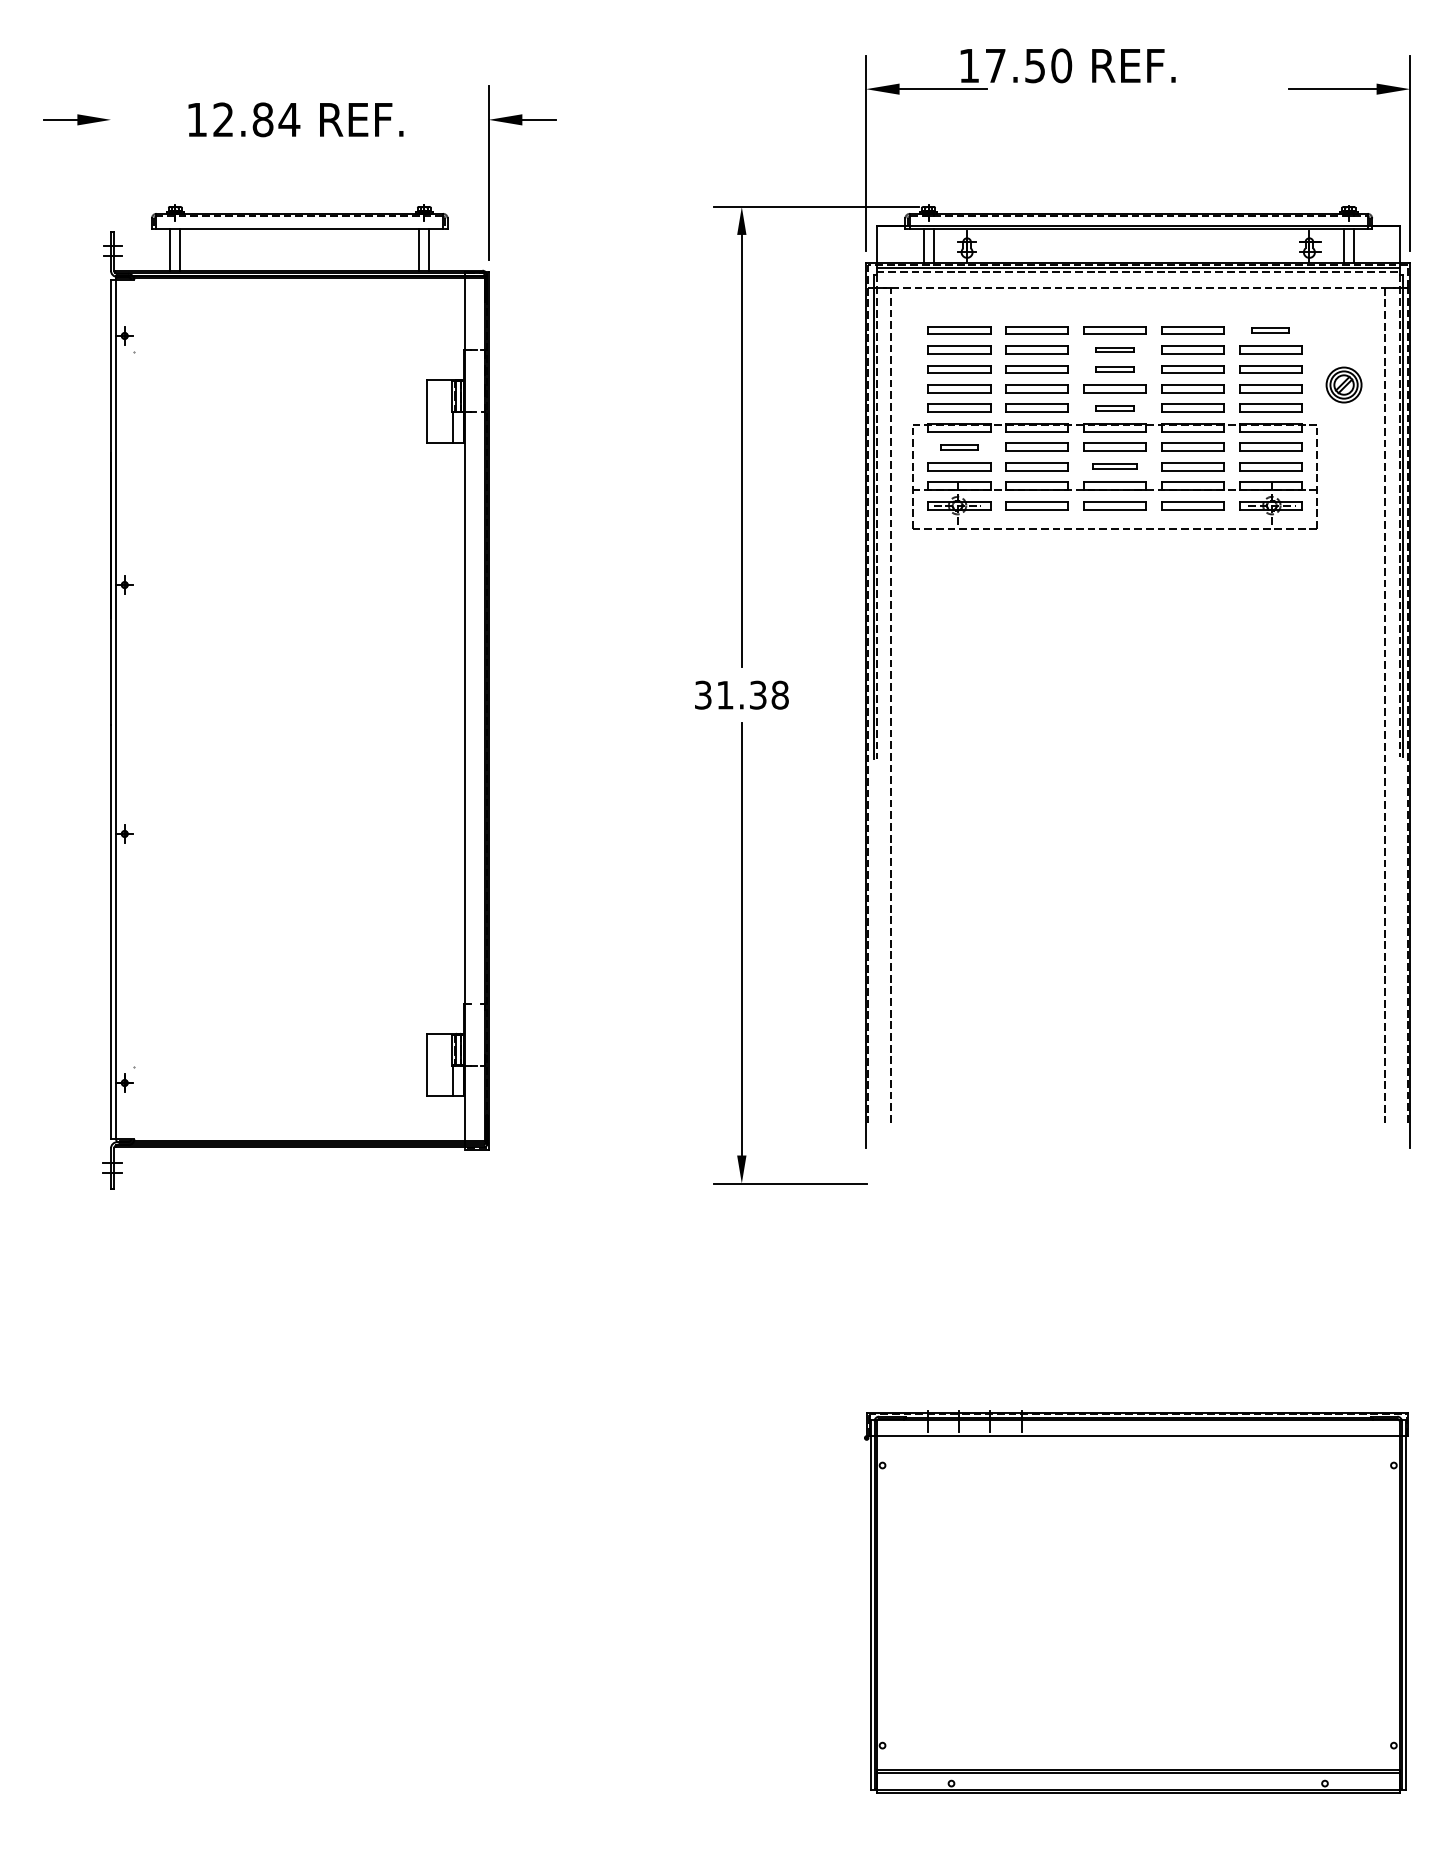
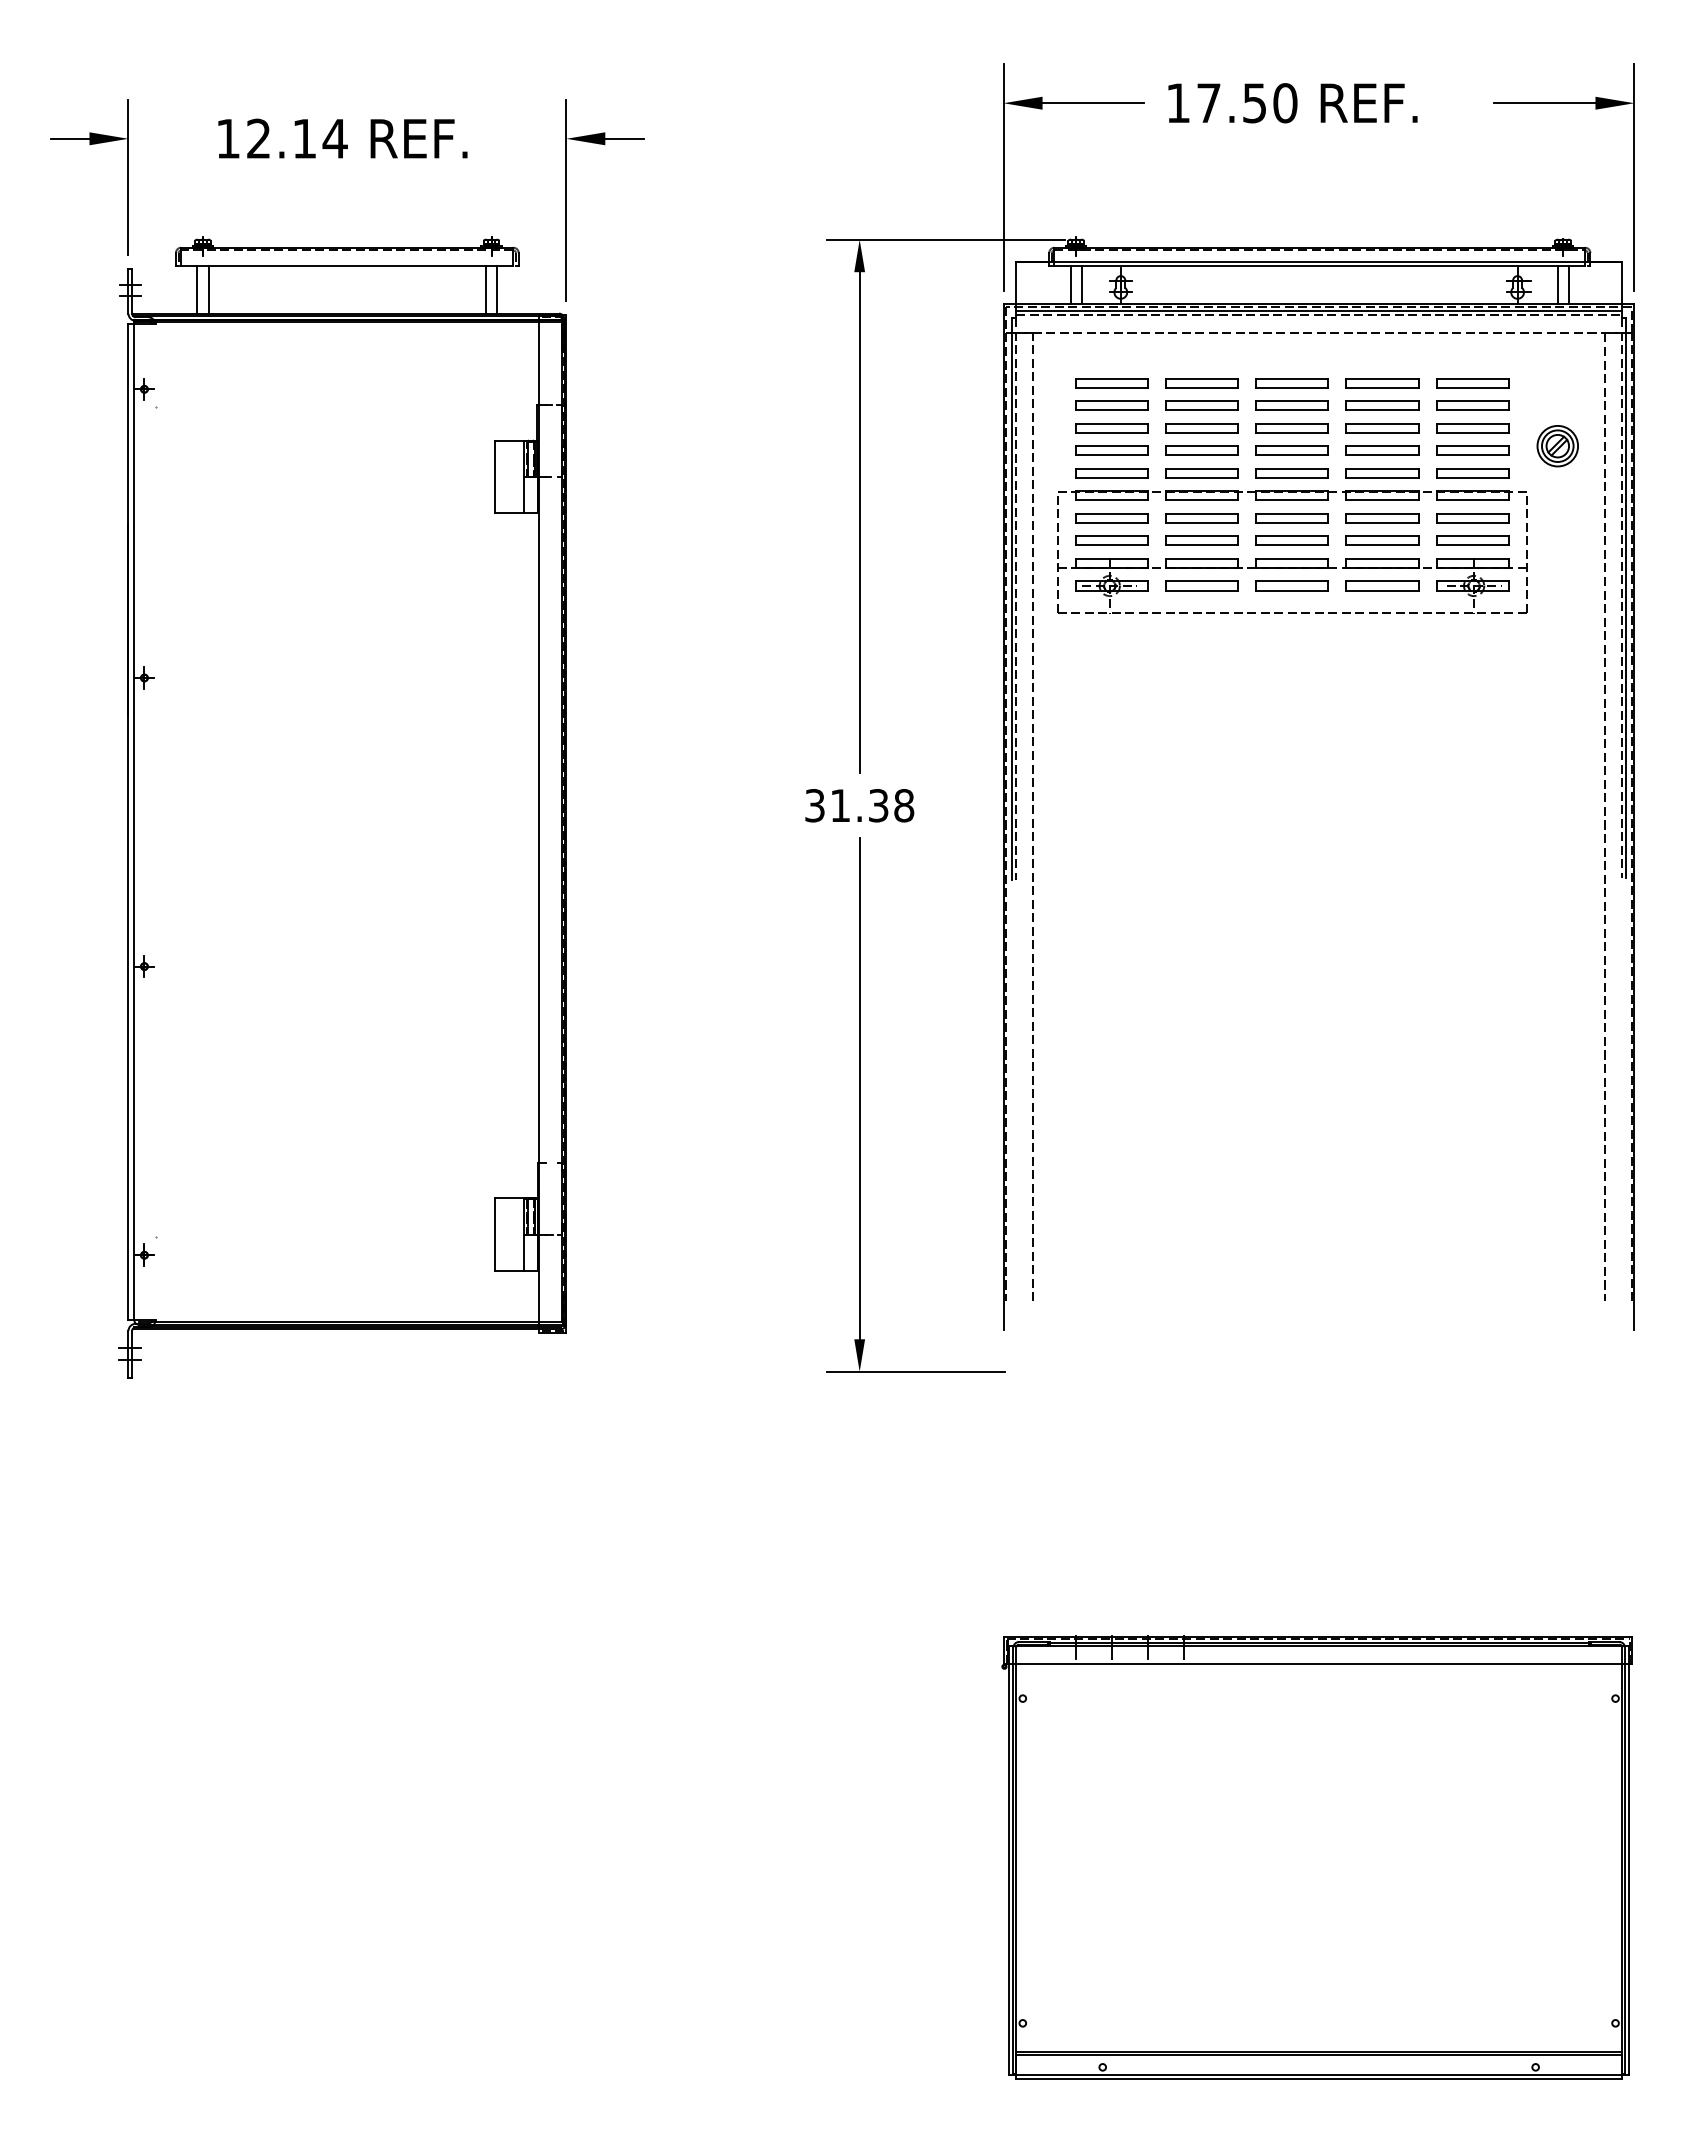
text: (1067, 66) -> (1292, 103), moved
text: (262, 119) -> (304, 138), 12.84 -> 12.14
line: (111, 153) -> (128, 177), added
part: (1270, 330) -> (1472, 383), size x1.67
part: (1114, 349) -> (1291, 405), size x1.67
part: (1114, 369) -> (1291, 428), size x1.67
part: (1114, 408) -> (1291, 473), size x1.67
part: (959, 447) -> (1111, 518), size x1.67
part: (1114, 466) -> (1291, 540), size x1.43

